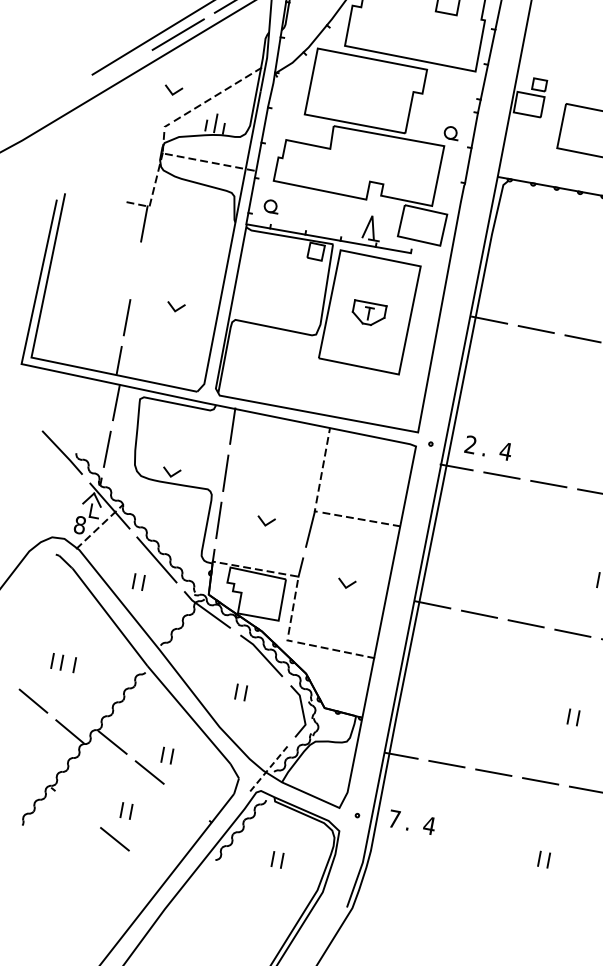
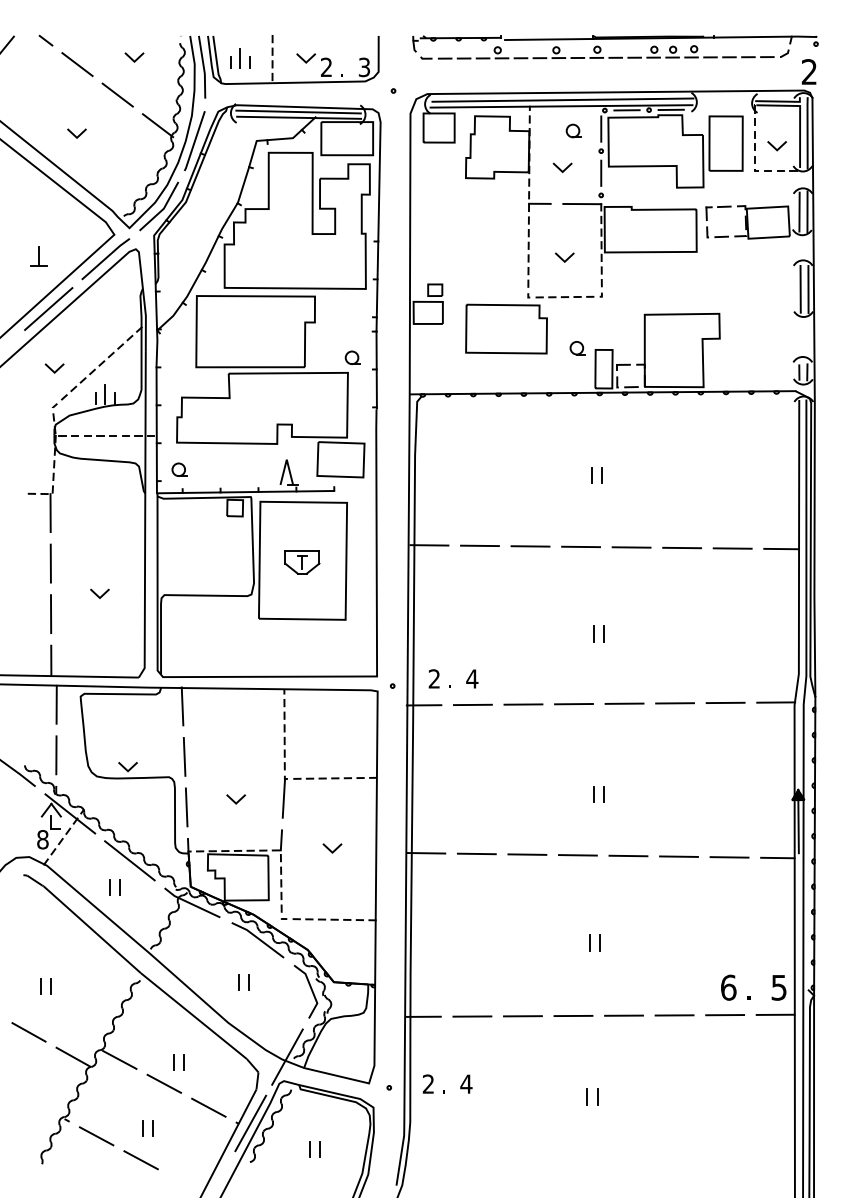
line: (135, 270) -> (50, 563), added
line: (74, 664) -> (64, 986), removed
line: (268, 769) -> (287, 1057), dashed -> solid
line: (186, 802) -> (208, 1107), added
line: (77, 809) -> (96, 1136), added
text: (393, 818) -> (427, 1083), 7 -> 2
line: (222, 824) -> (250, 1123), added

